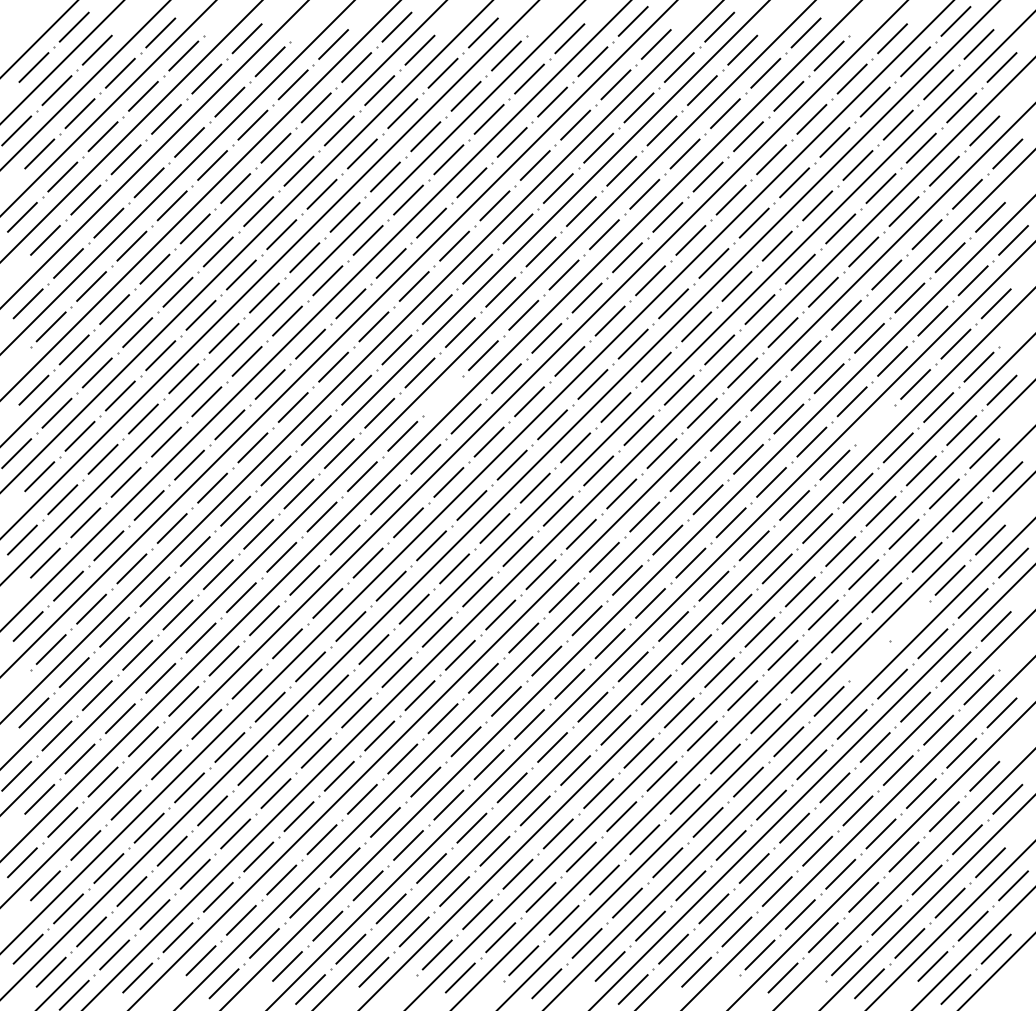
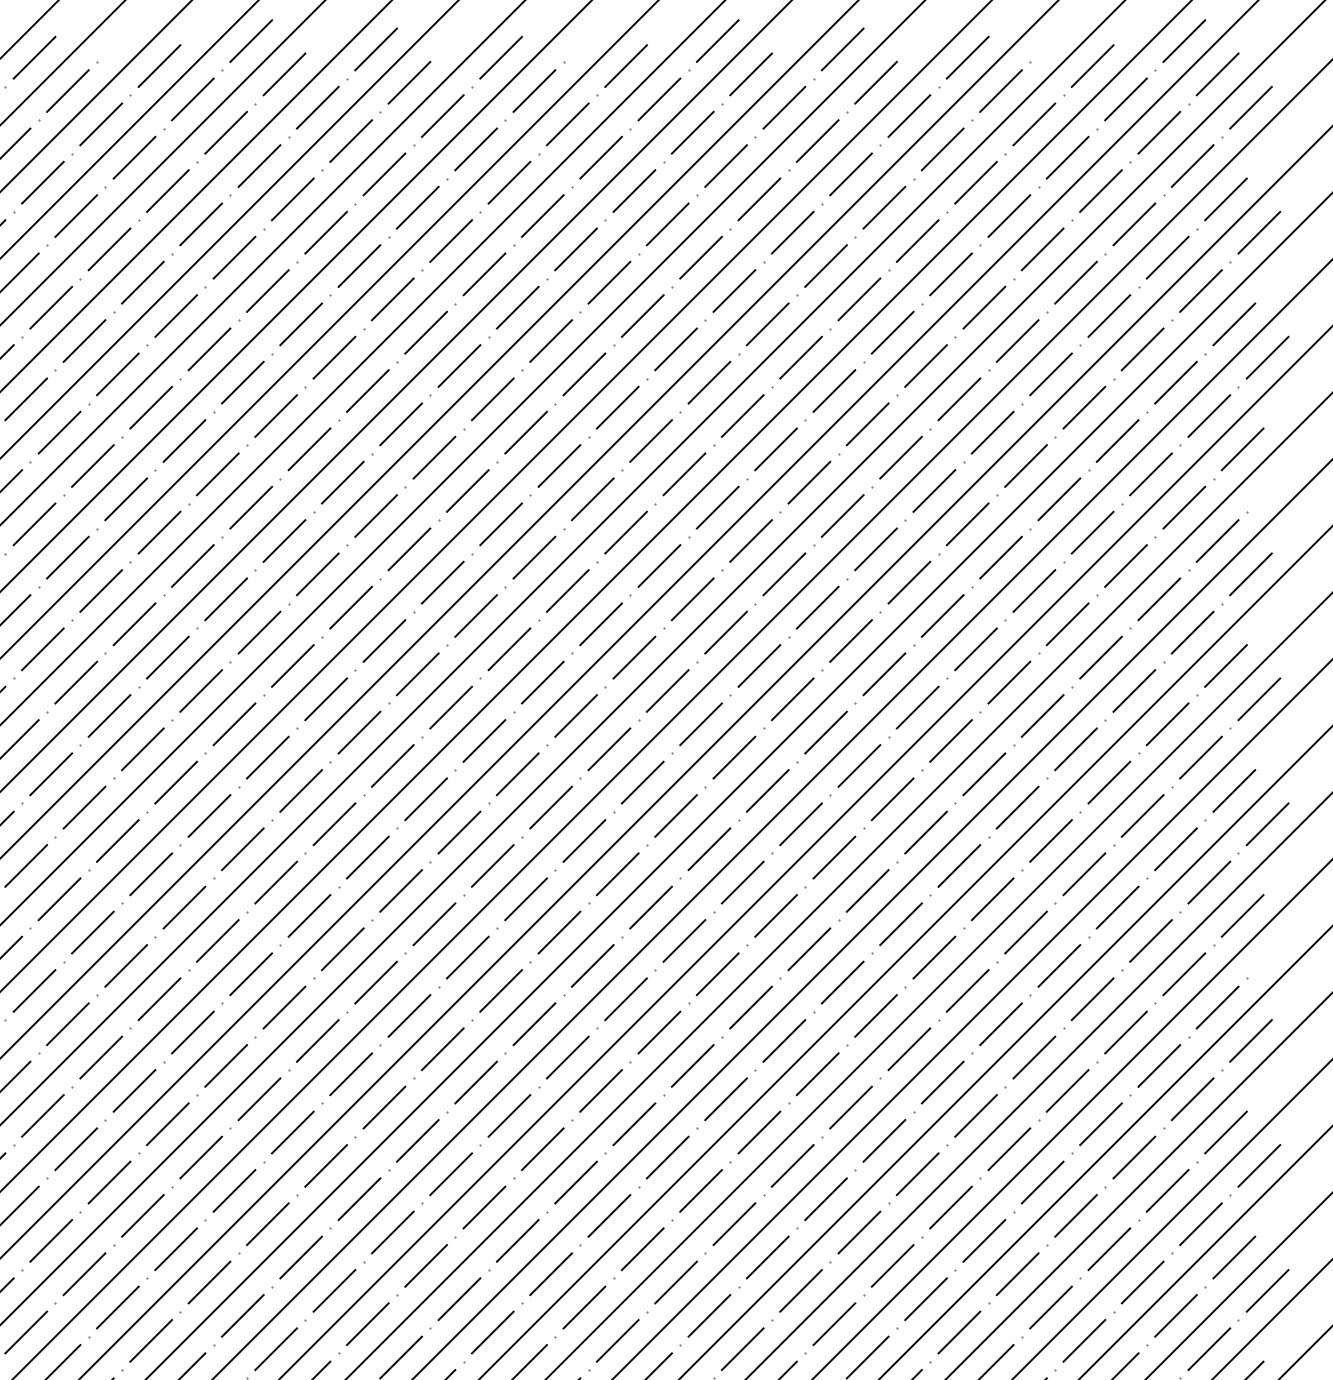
line: (310, 21) -> (251, 41), added
line: (442, 395) -> (441, 581), added
line: (874, 424) -> (1066, 623), added
line: (909, 620) -> (1117, 907), added
line: (869, 660) -> (1059, 965), added

